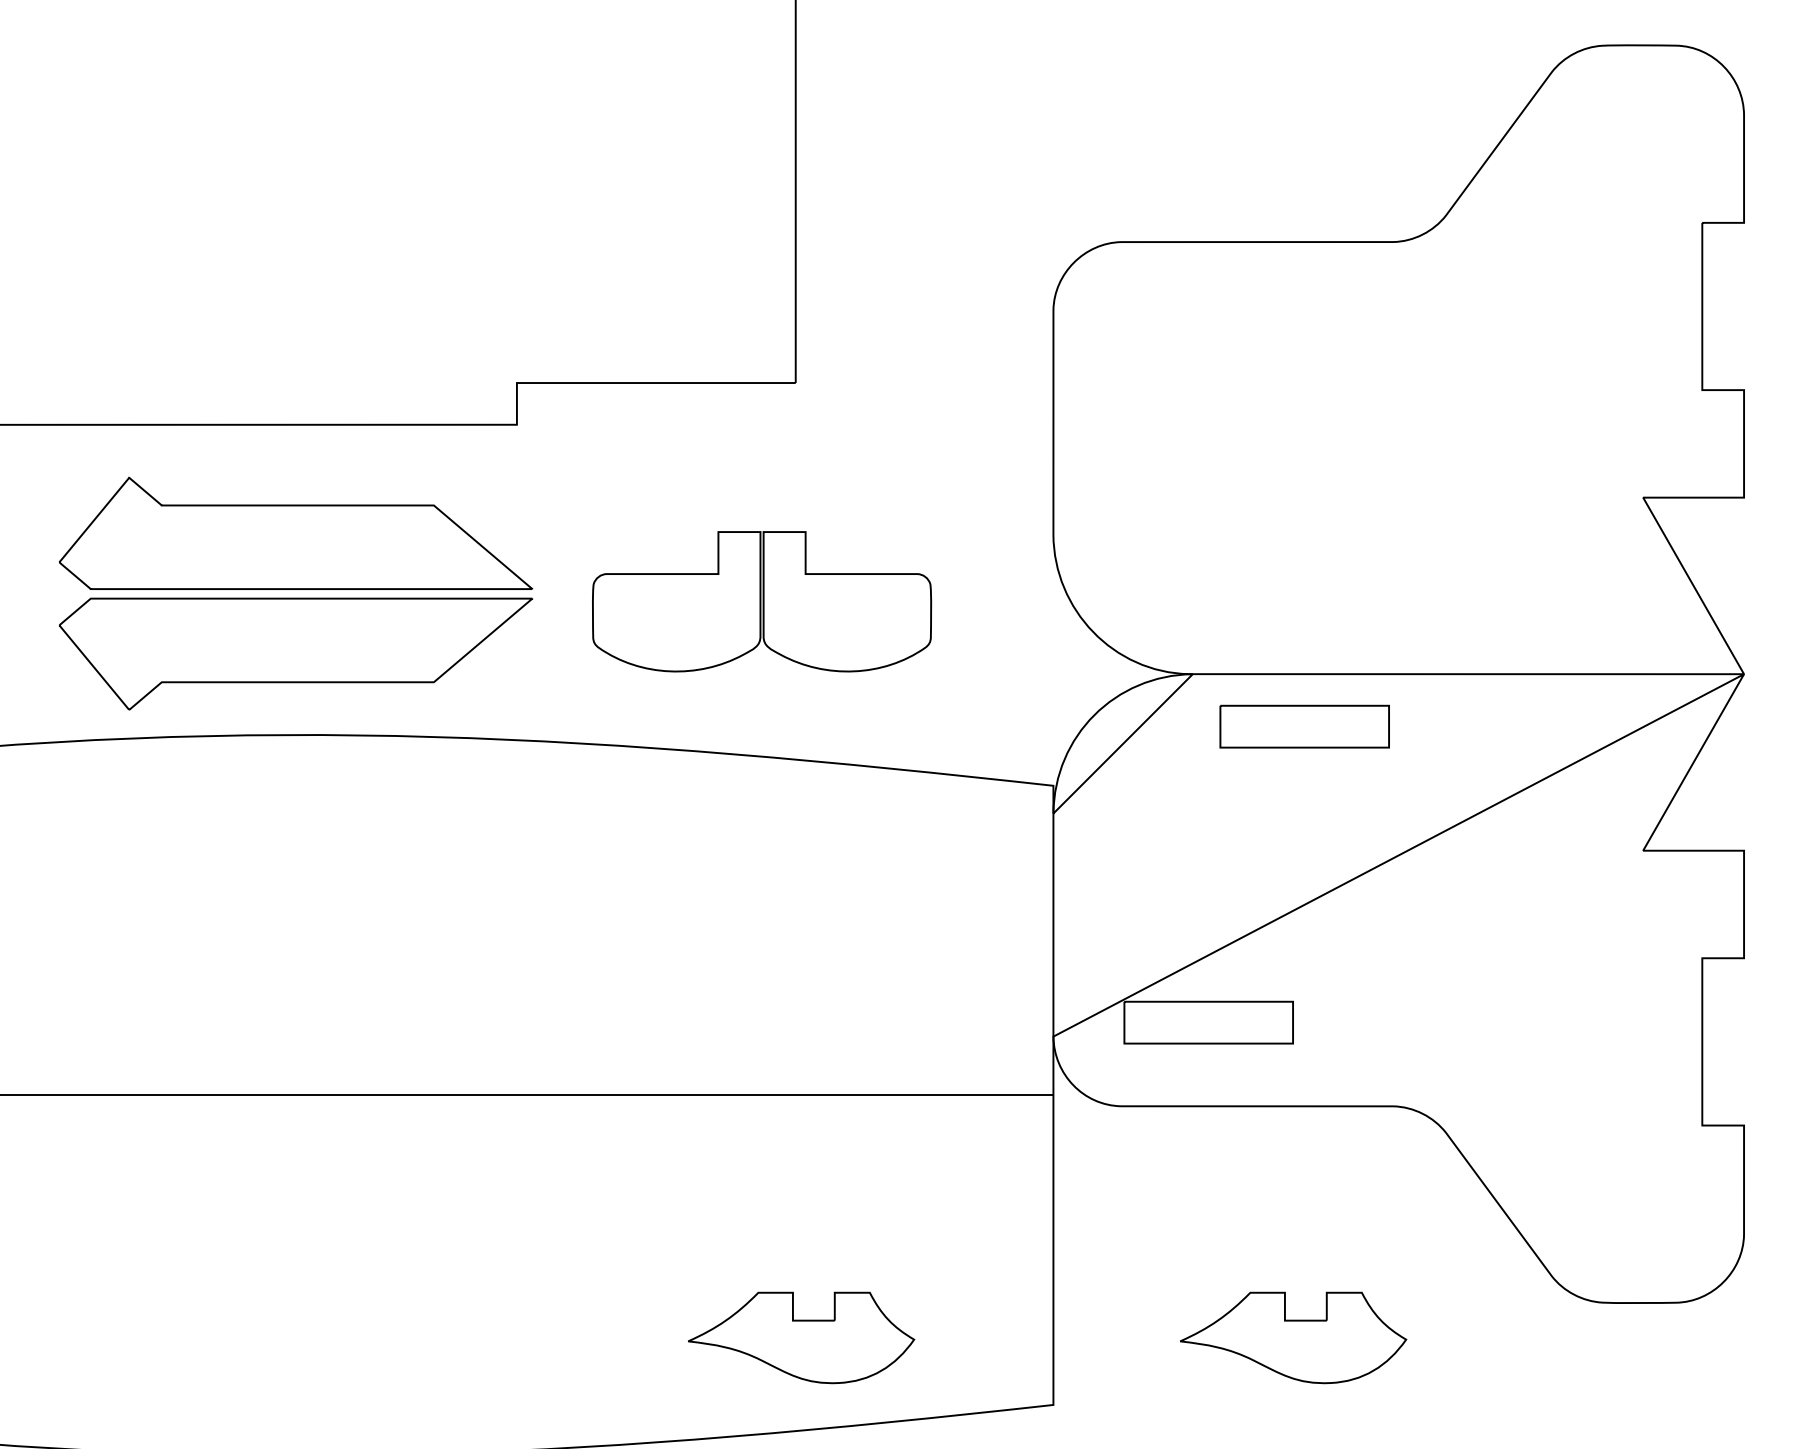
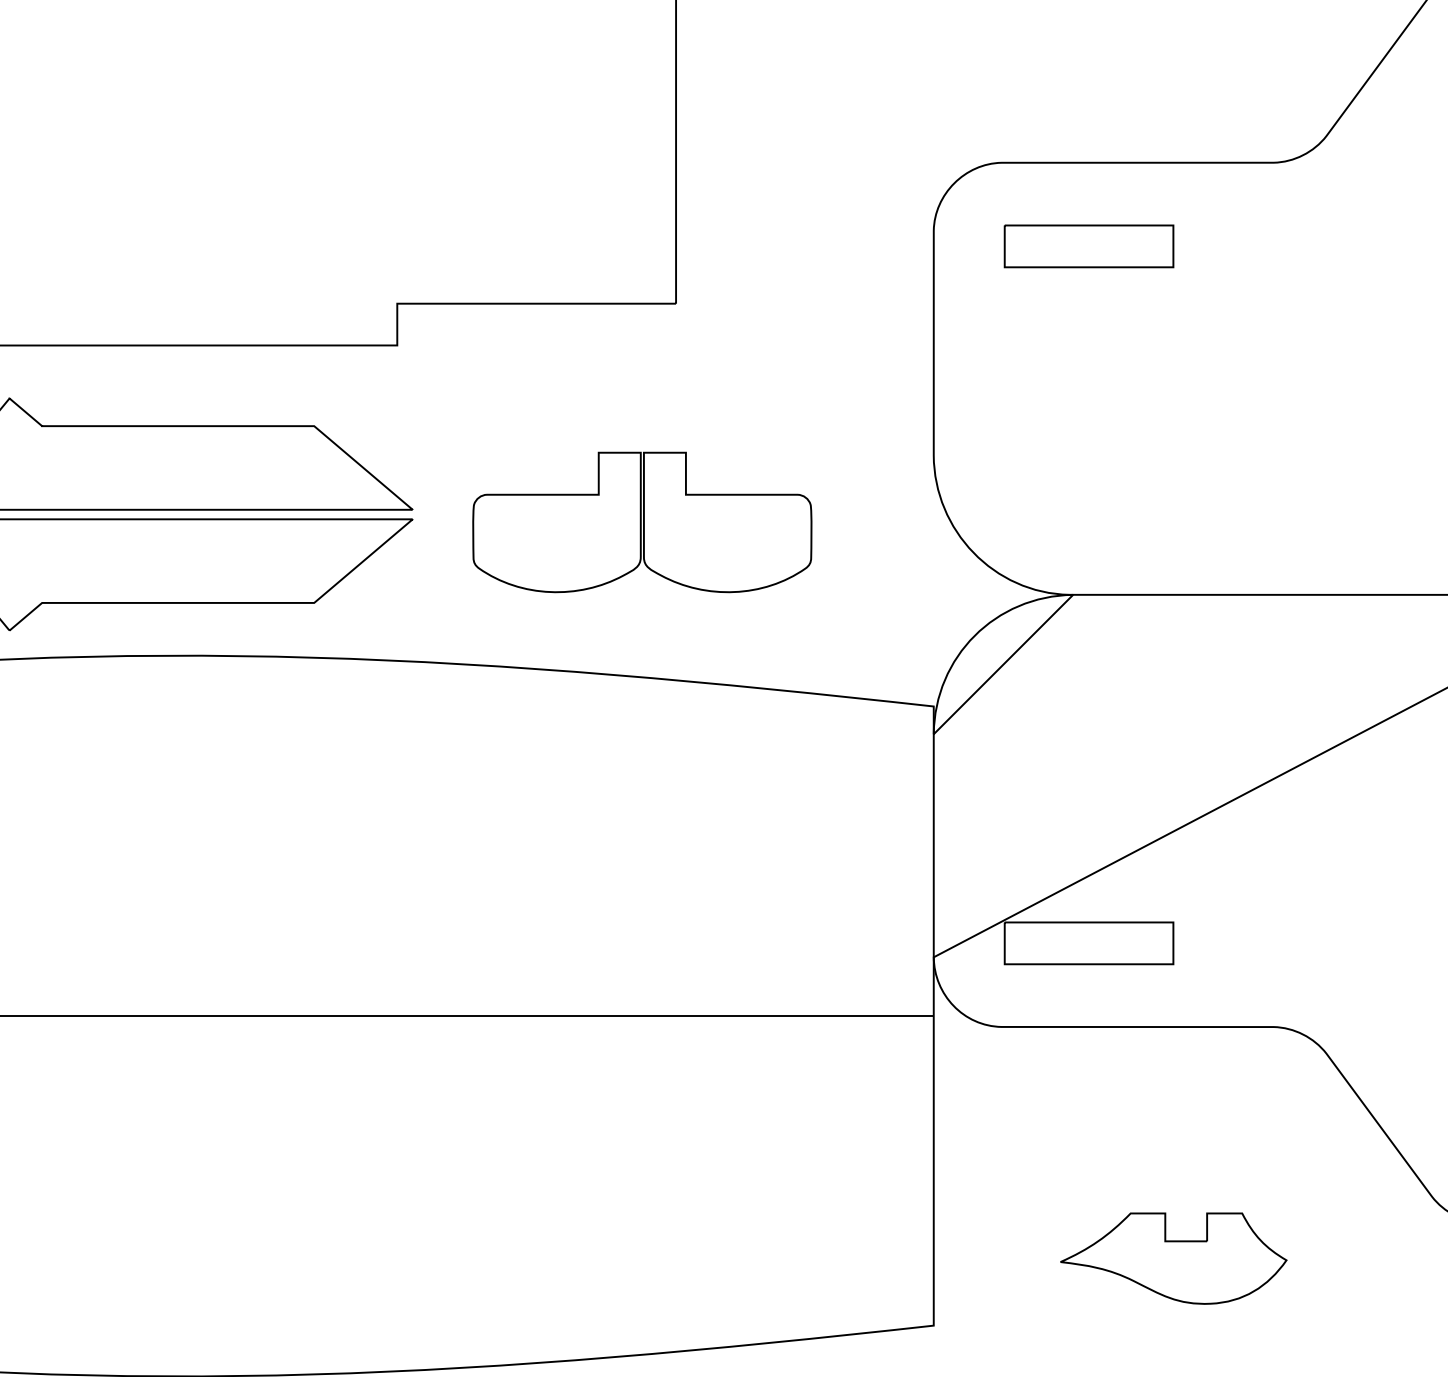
part: (1304, 726) -> (1088, 246), moved
part: (801, 1337) -> (681, 1258), removed

